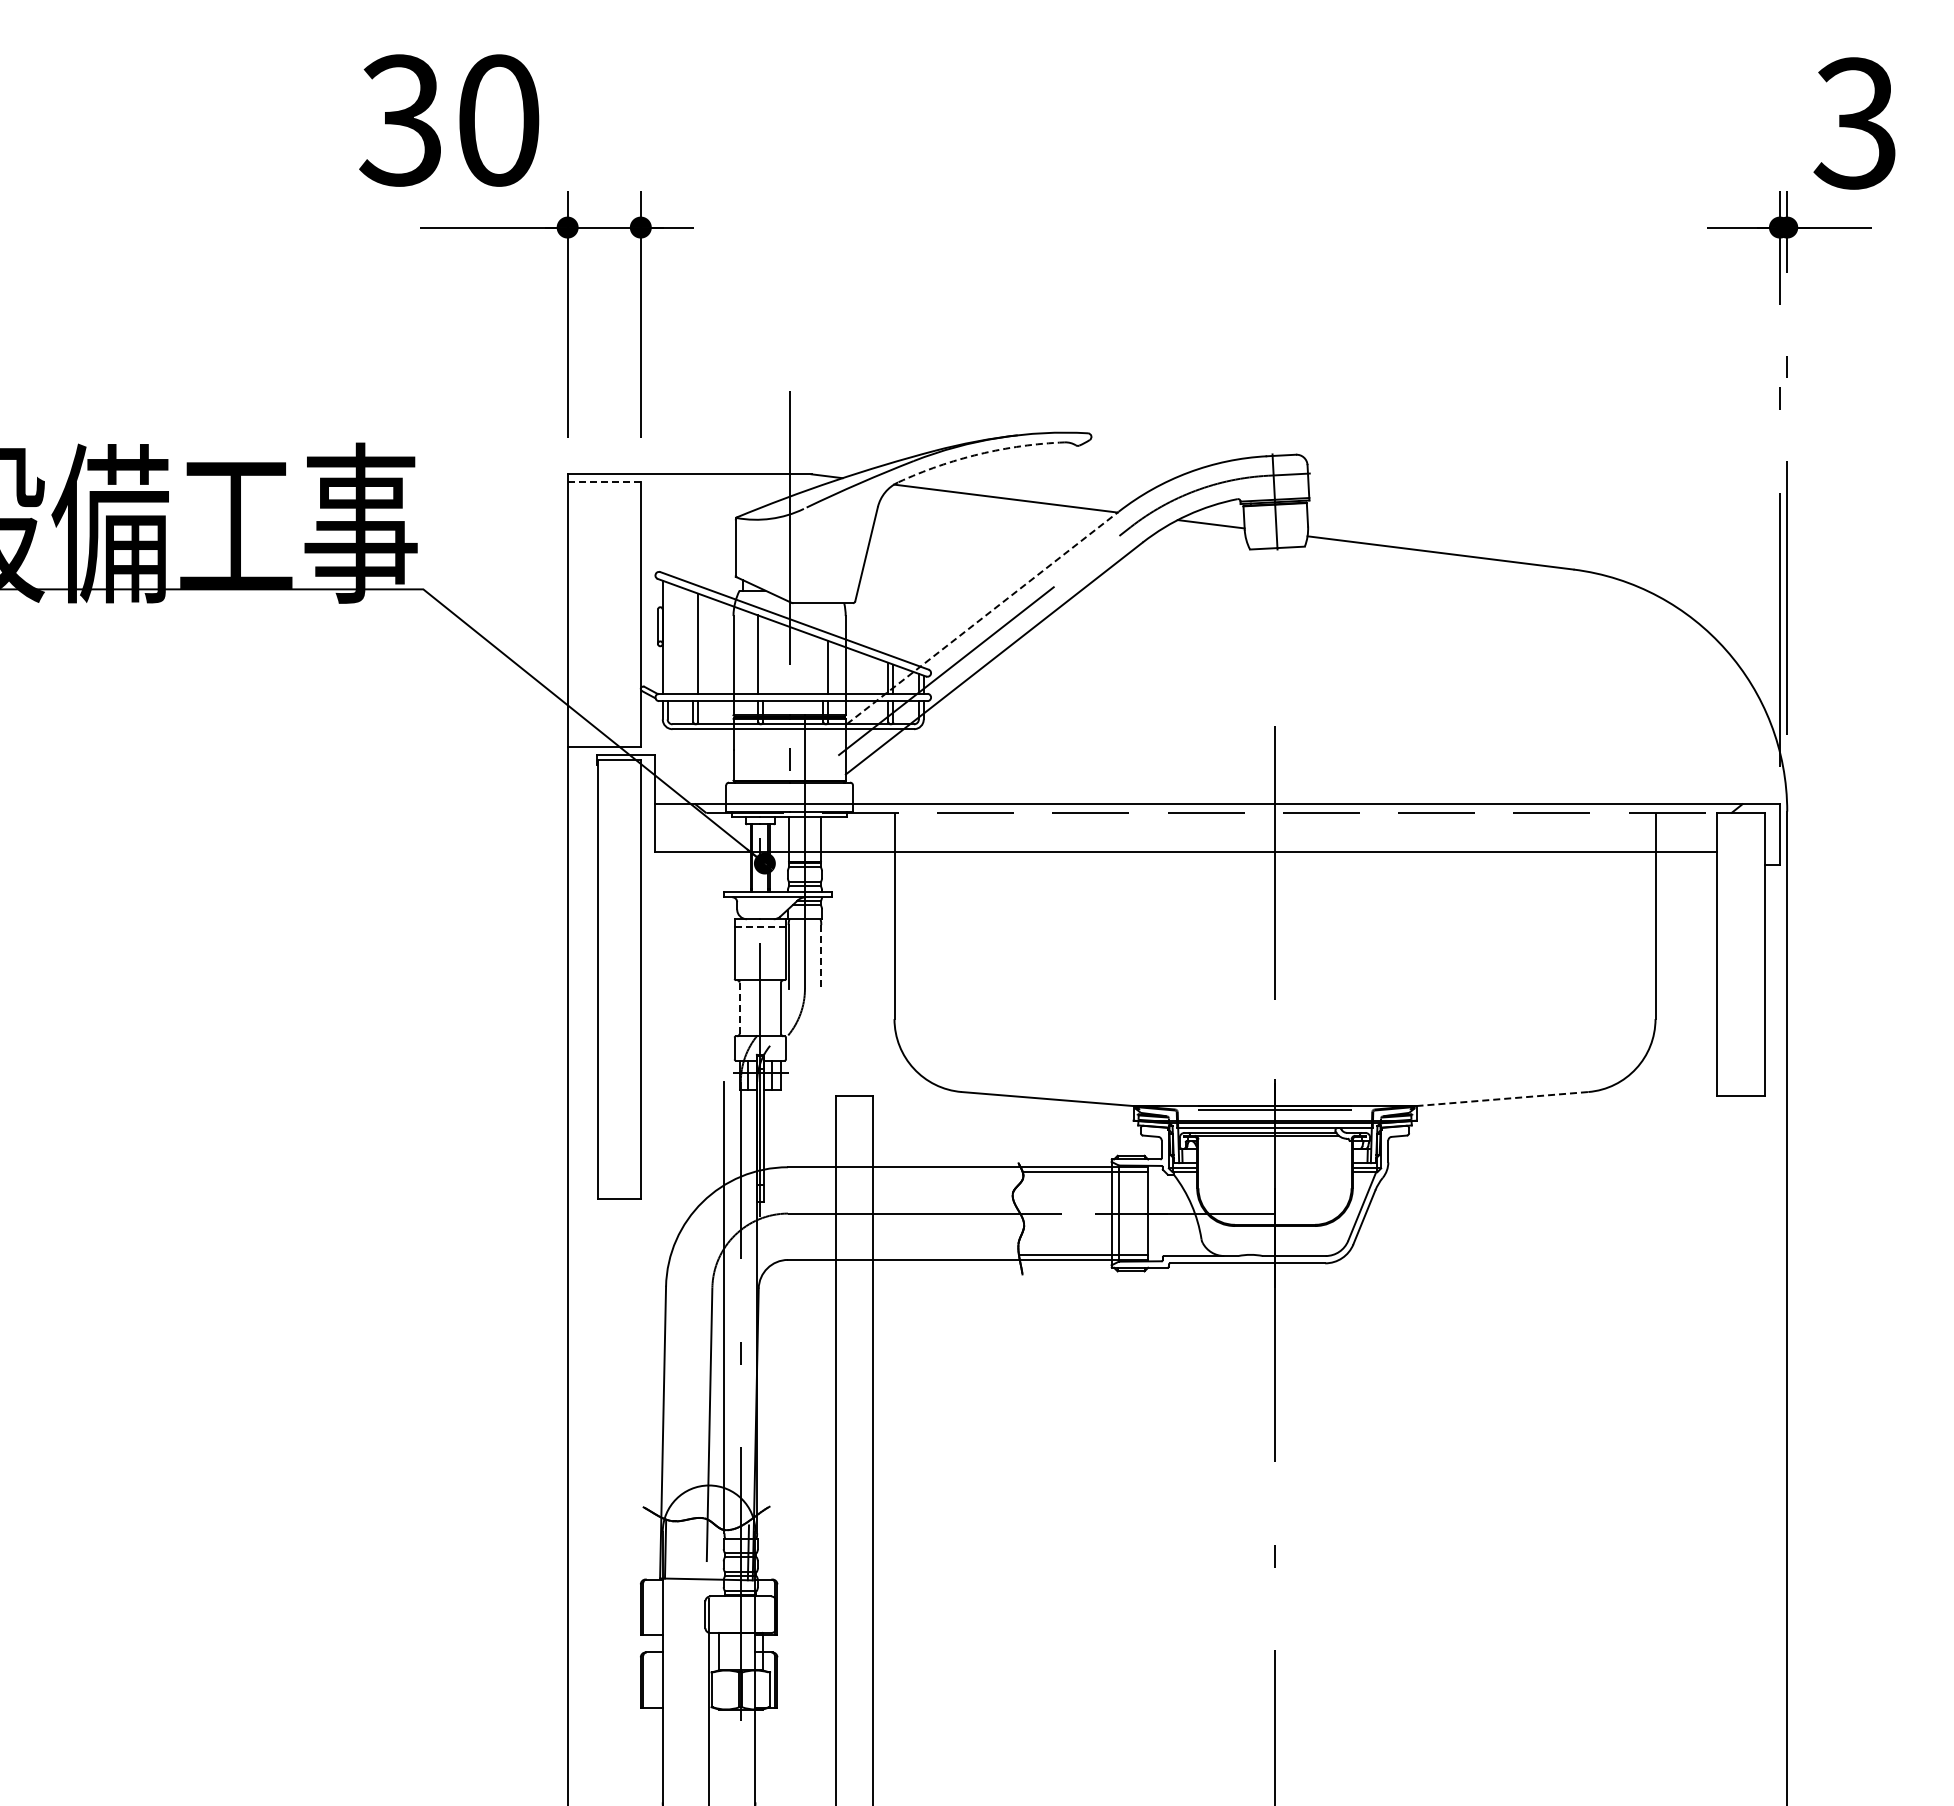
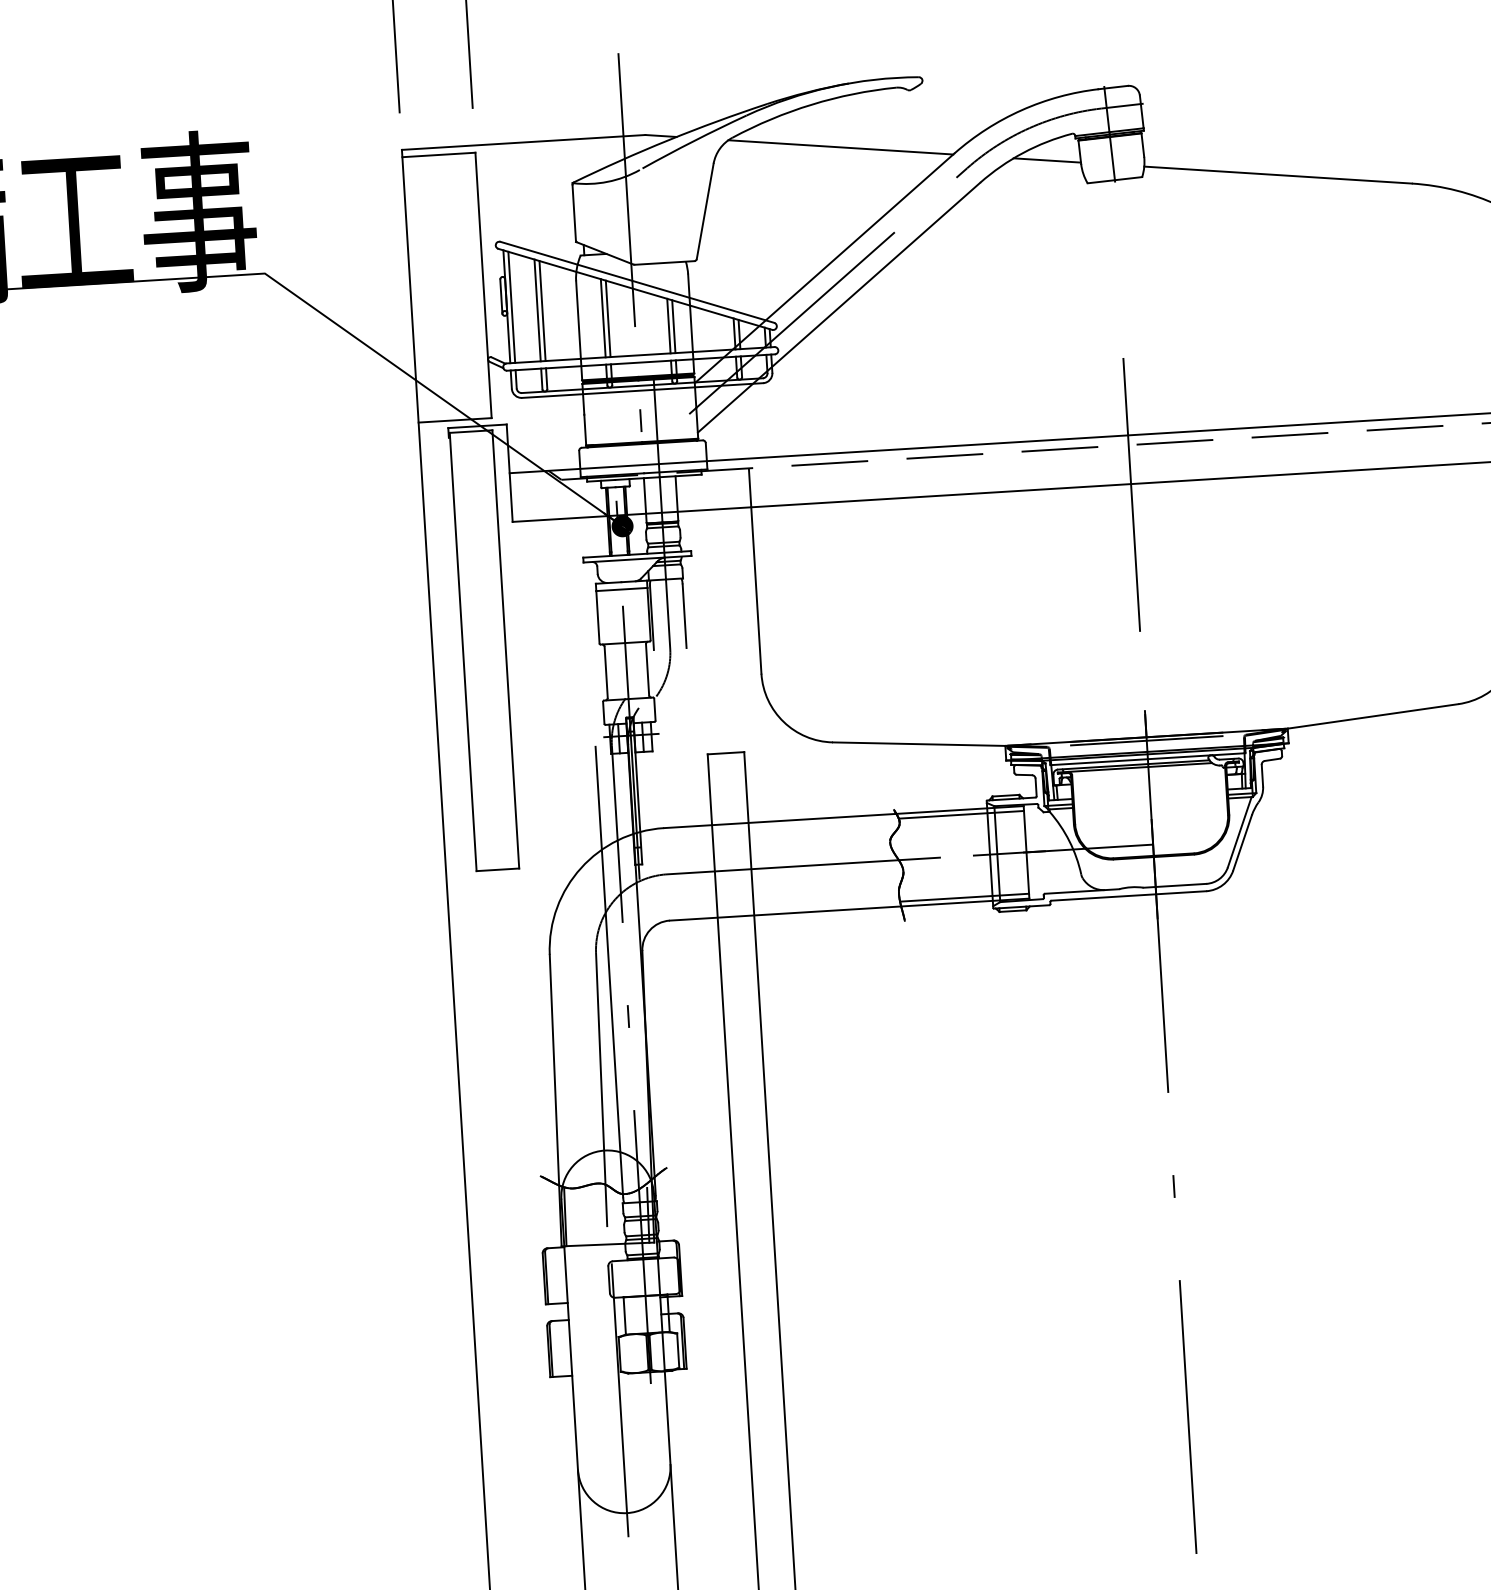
arc: (979, 454) -> (811, 104), dashed -> solid
line: (604, 481) -> (439, 154), dashed -> solid
line: (983, 617) -> (825, 267), dashed -> solid
line: (667, 637) -> (511, 306), added
line: (693, 642) -> (537, 310), added
line: (763, 655) -> (608, 318), added
line: (823, 666) -> (669, 326), added
line: (760, 926) -> (622, 589), dashed -> solid
line: (821, 957) -> (684, 616), dashed -> solid
line: (739, 1008) -> (606, 672), dashed -> solid
line: (1502, 1099) -> (1373, 716), dashed -> solid

